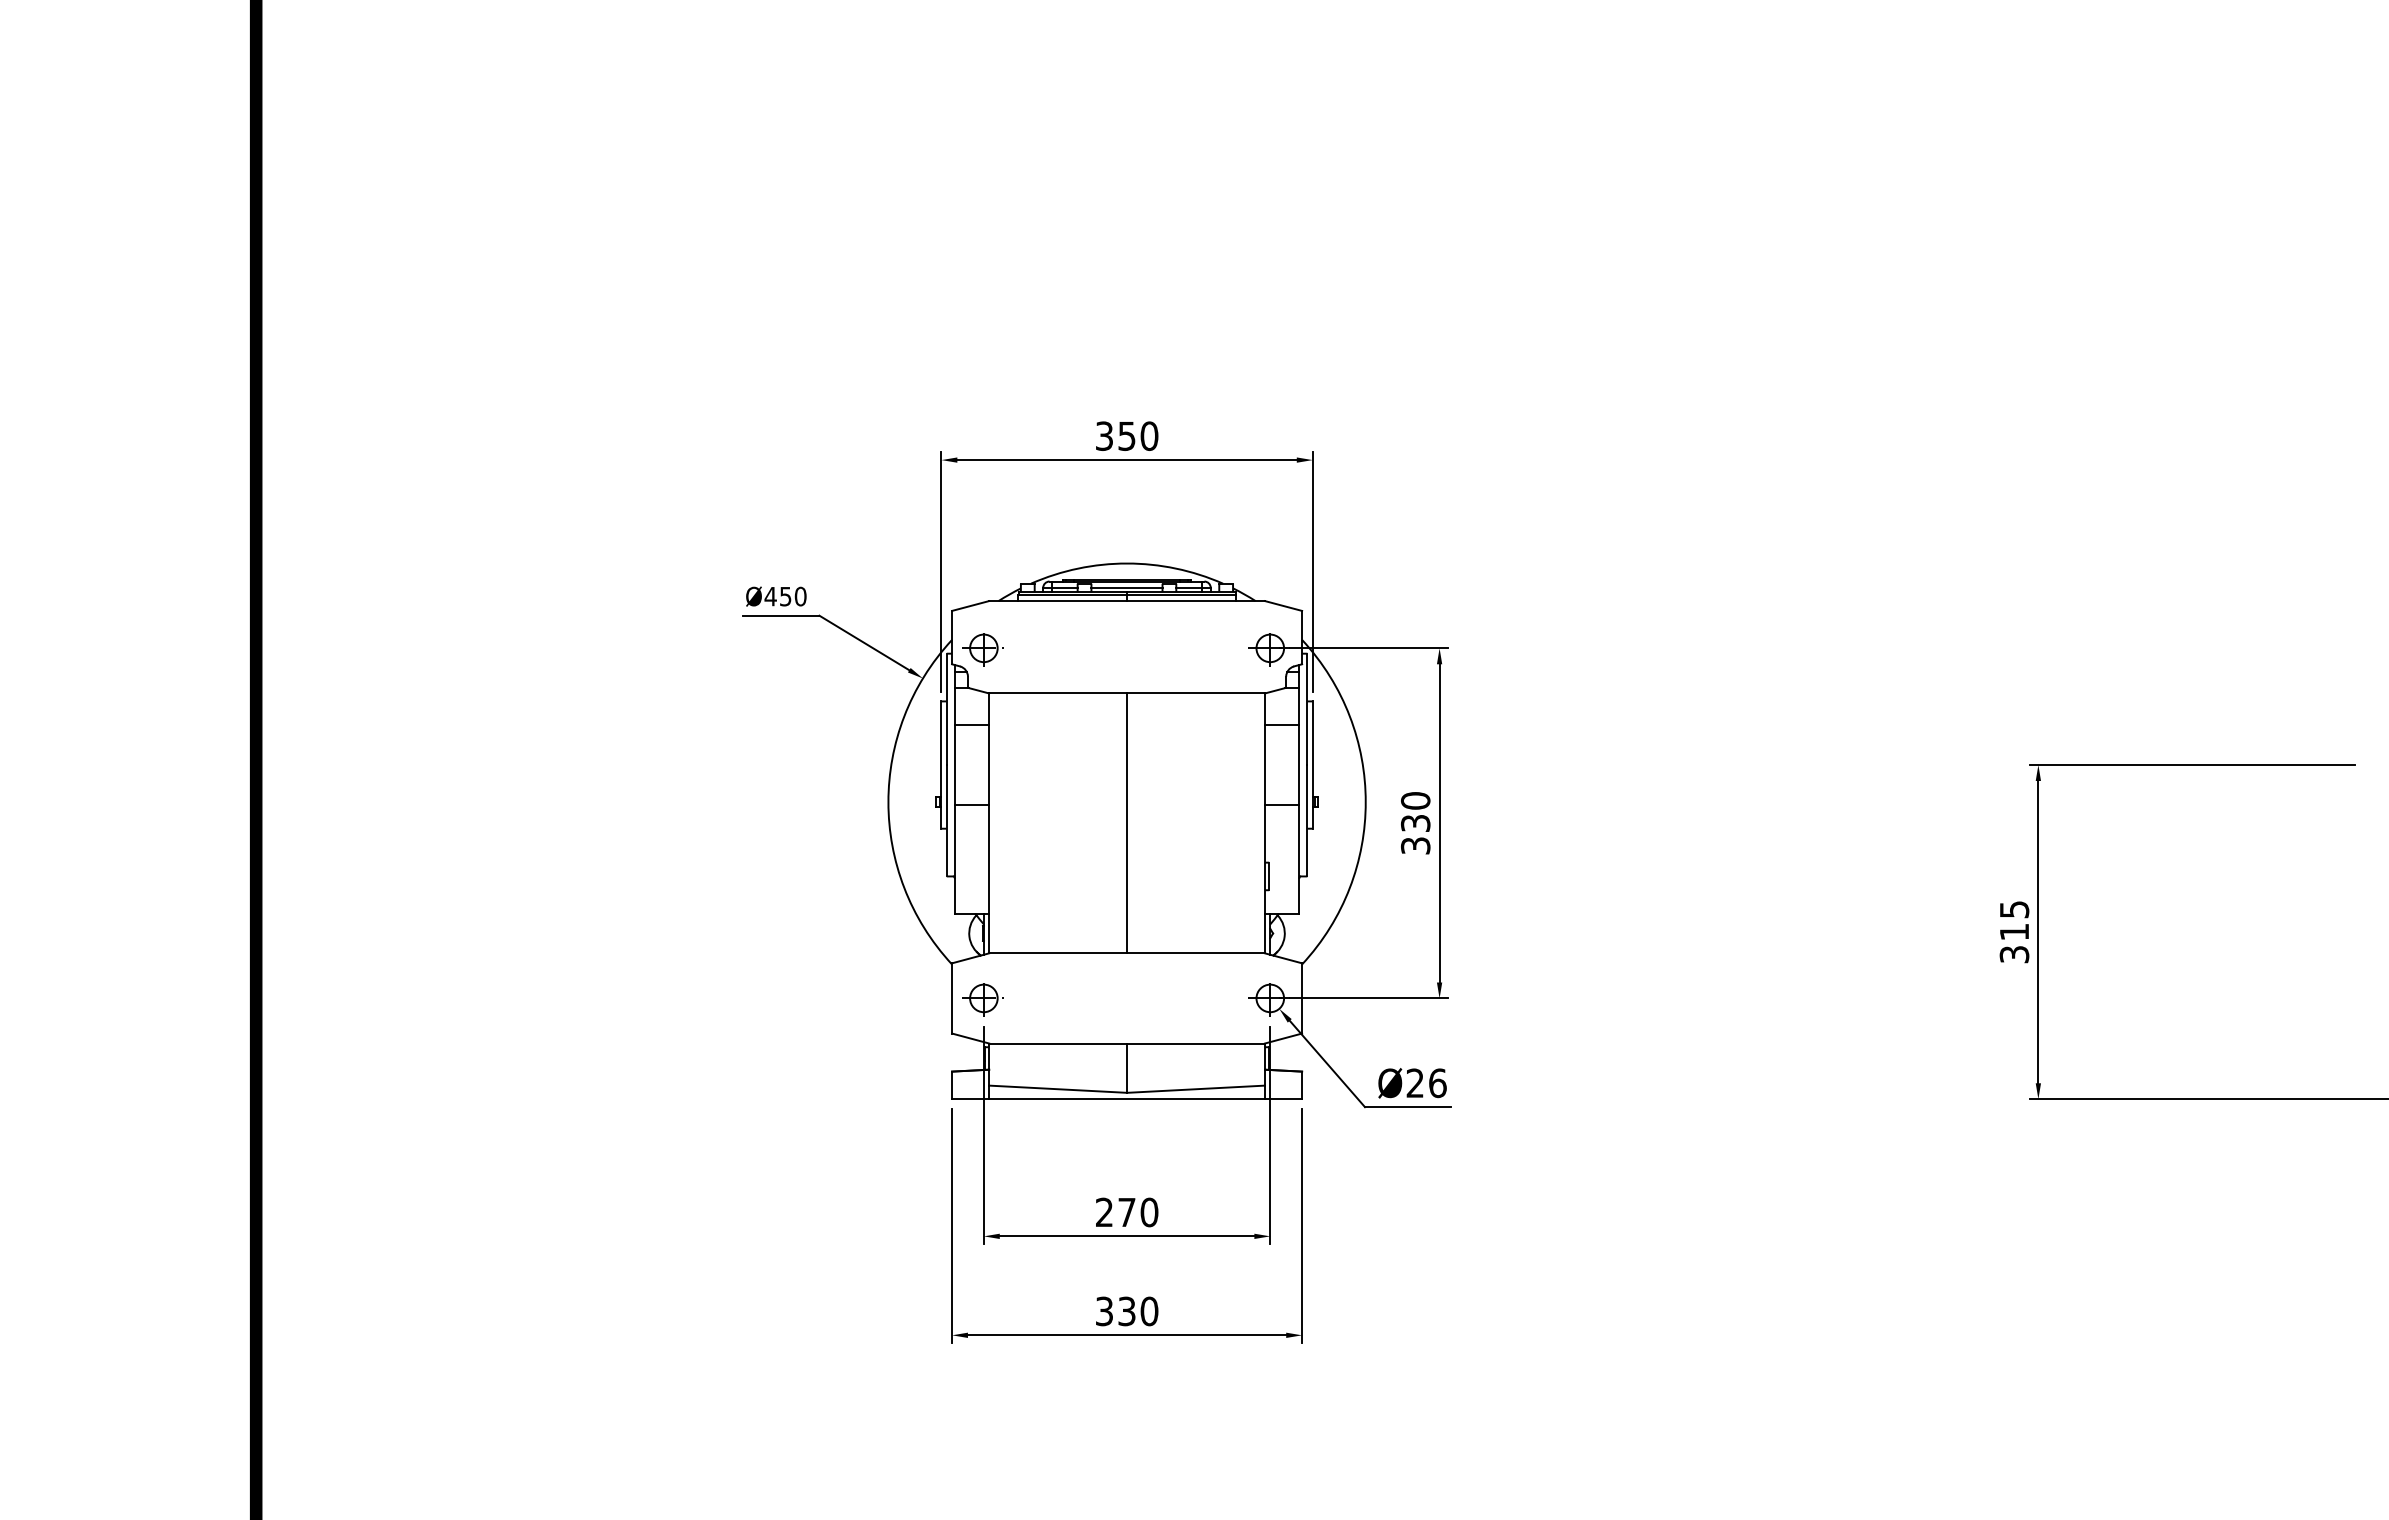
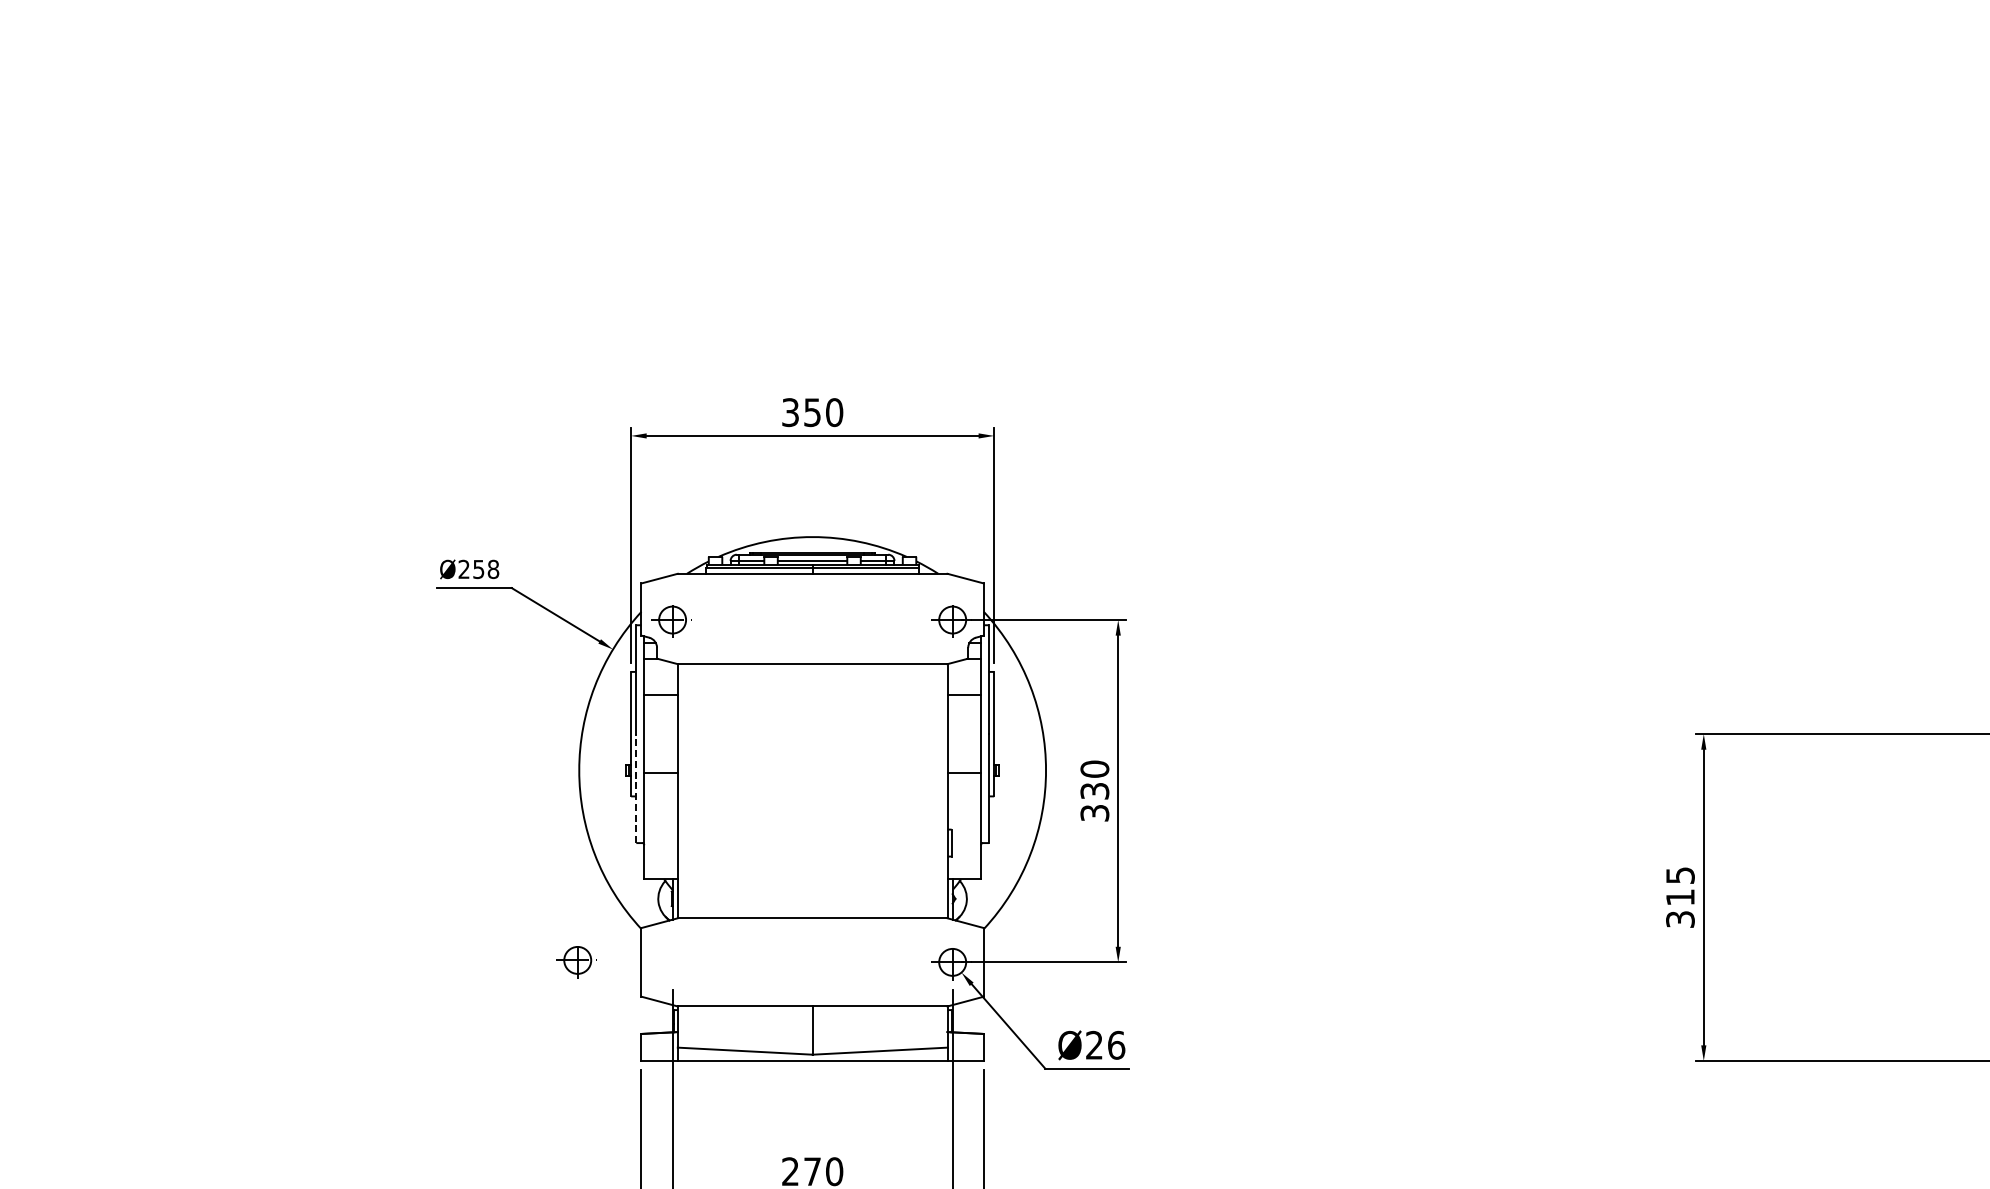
text: (785, 596) -> (478, 569), Ø450 -> Ø258
line: (946, 820) -> (636, 788), solid -> dashed
line: (1127, 823) -> (813, 791), removed
part: (982, 999) -> (576, 961), moved

